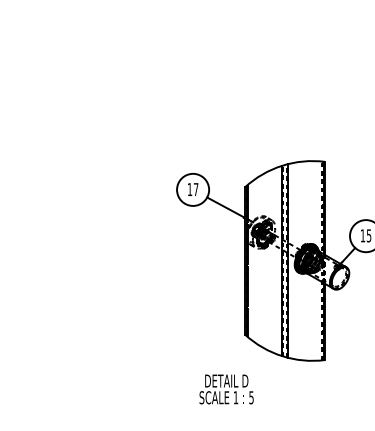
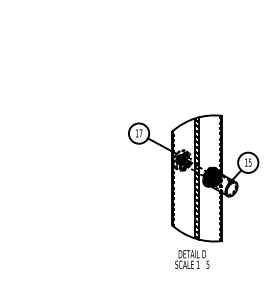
text: (227, 389) -> (192, 259), moved

